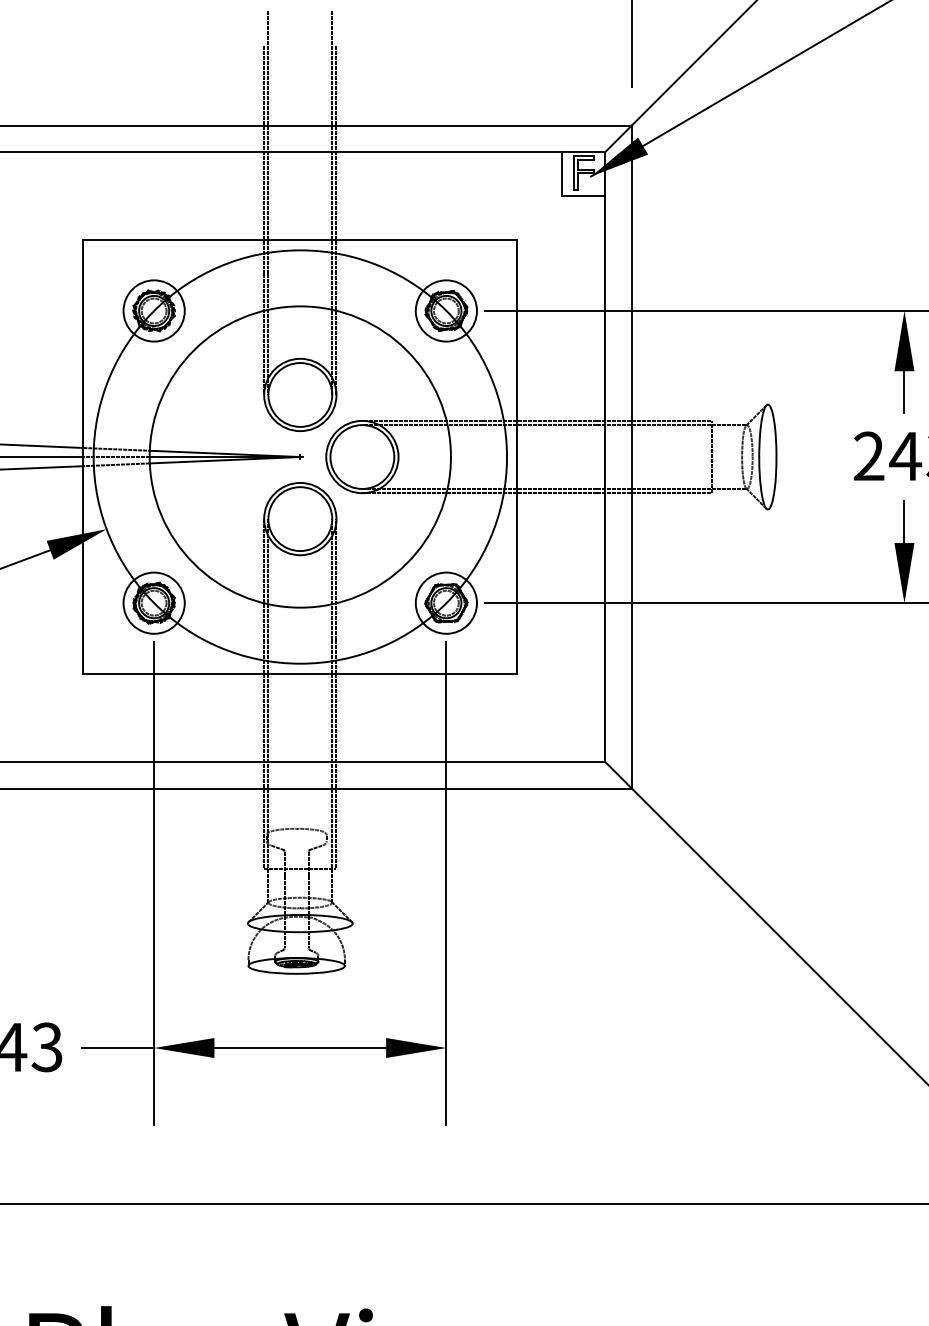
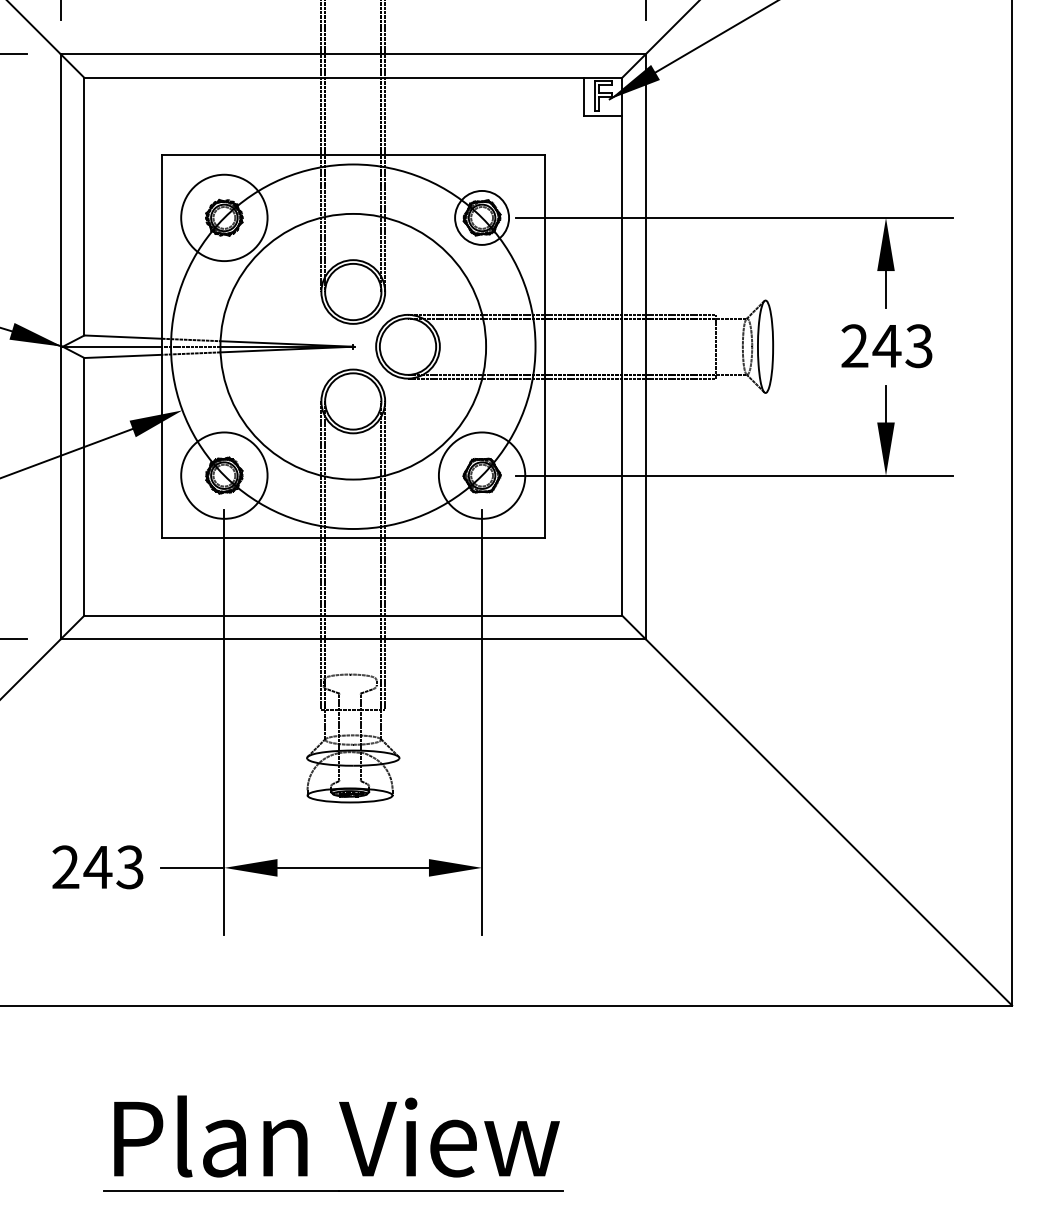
circle: (154, 310) -> (224, 217), size x1.6
circle: (154, 603) -> (224, 475), size x1.6
circle: (446, 603) -> (482, 475), size x1.6

